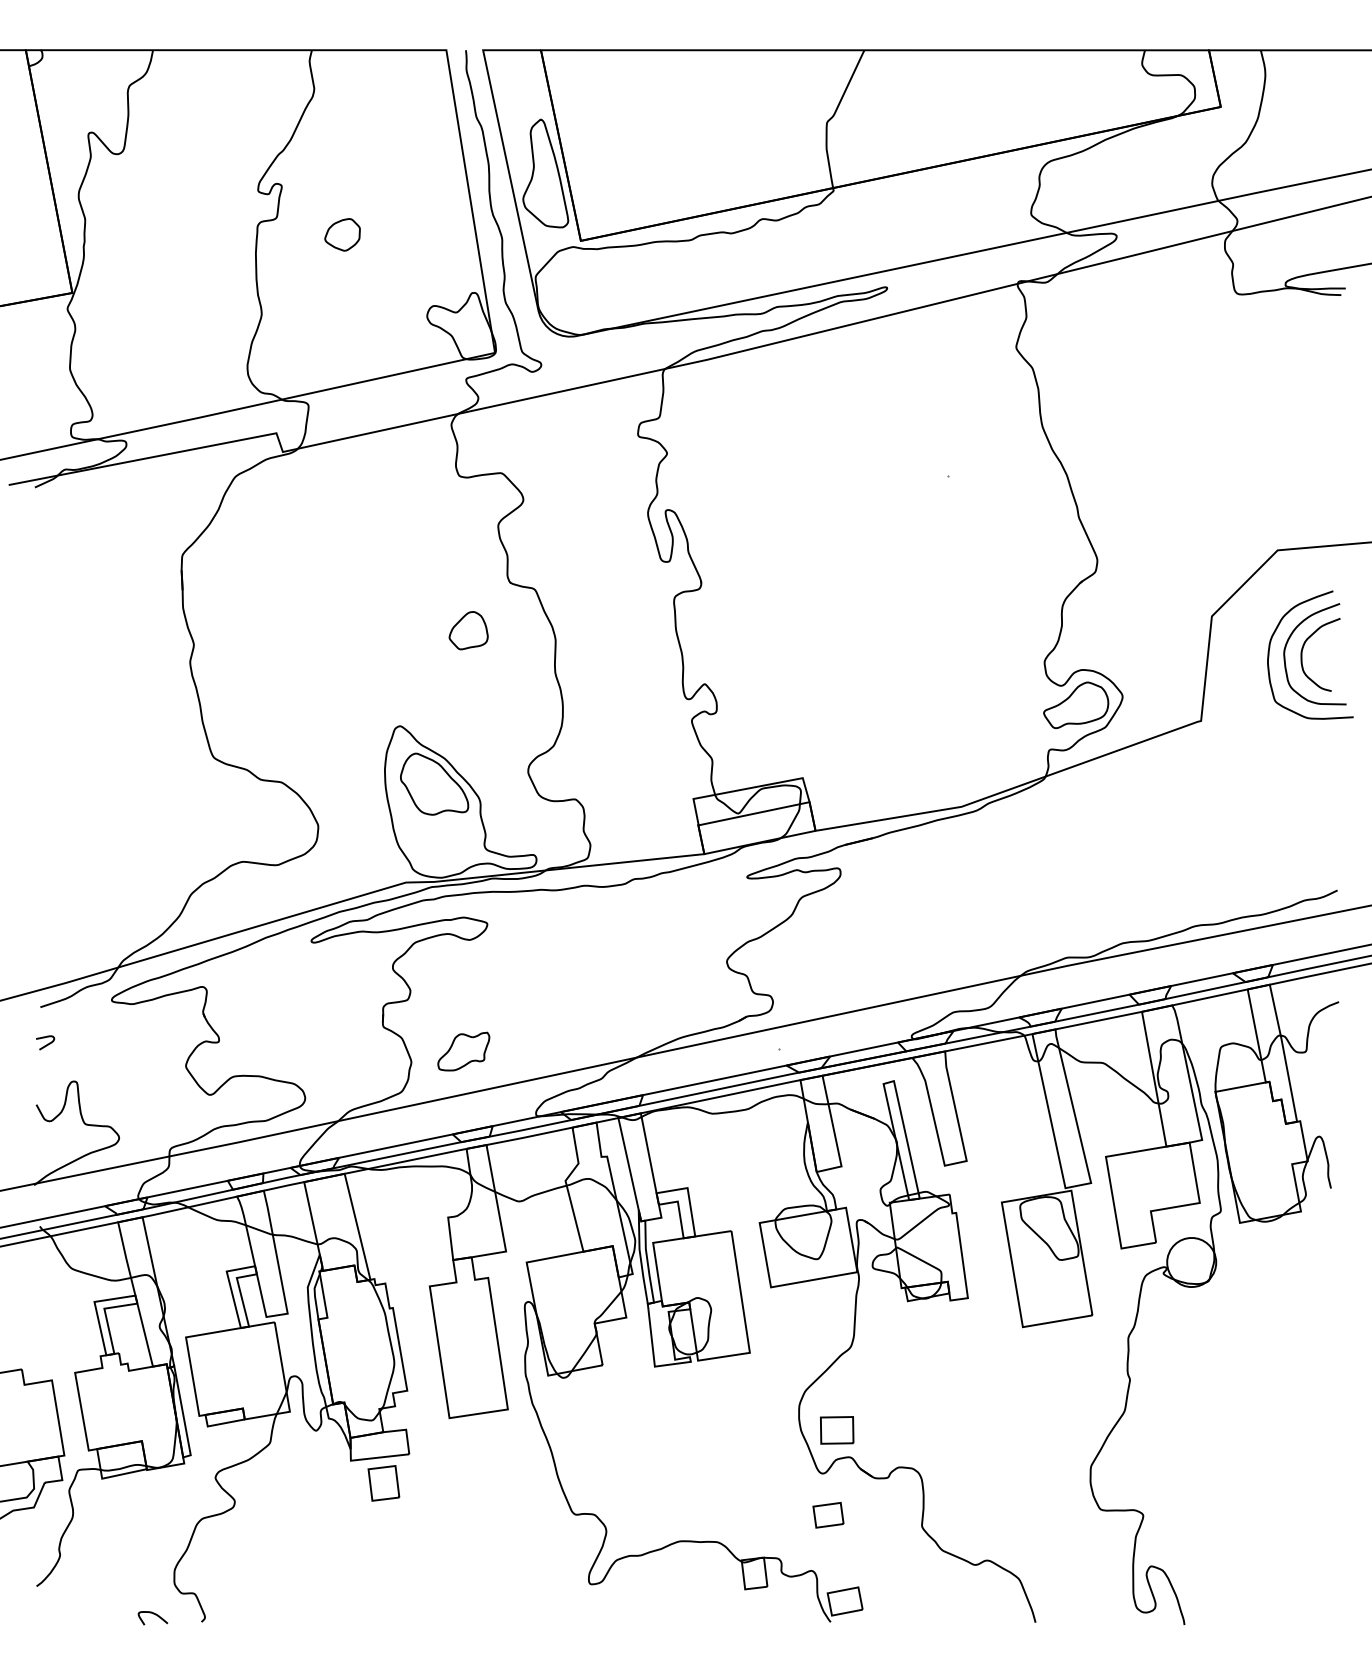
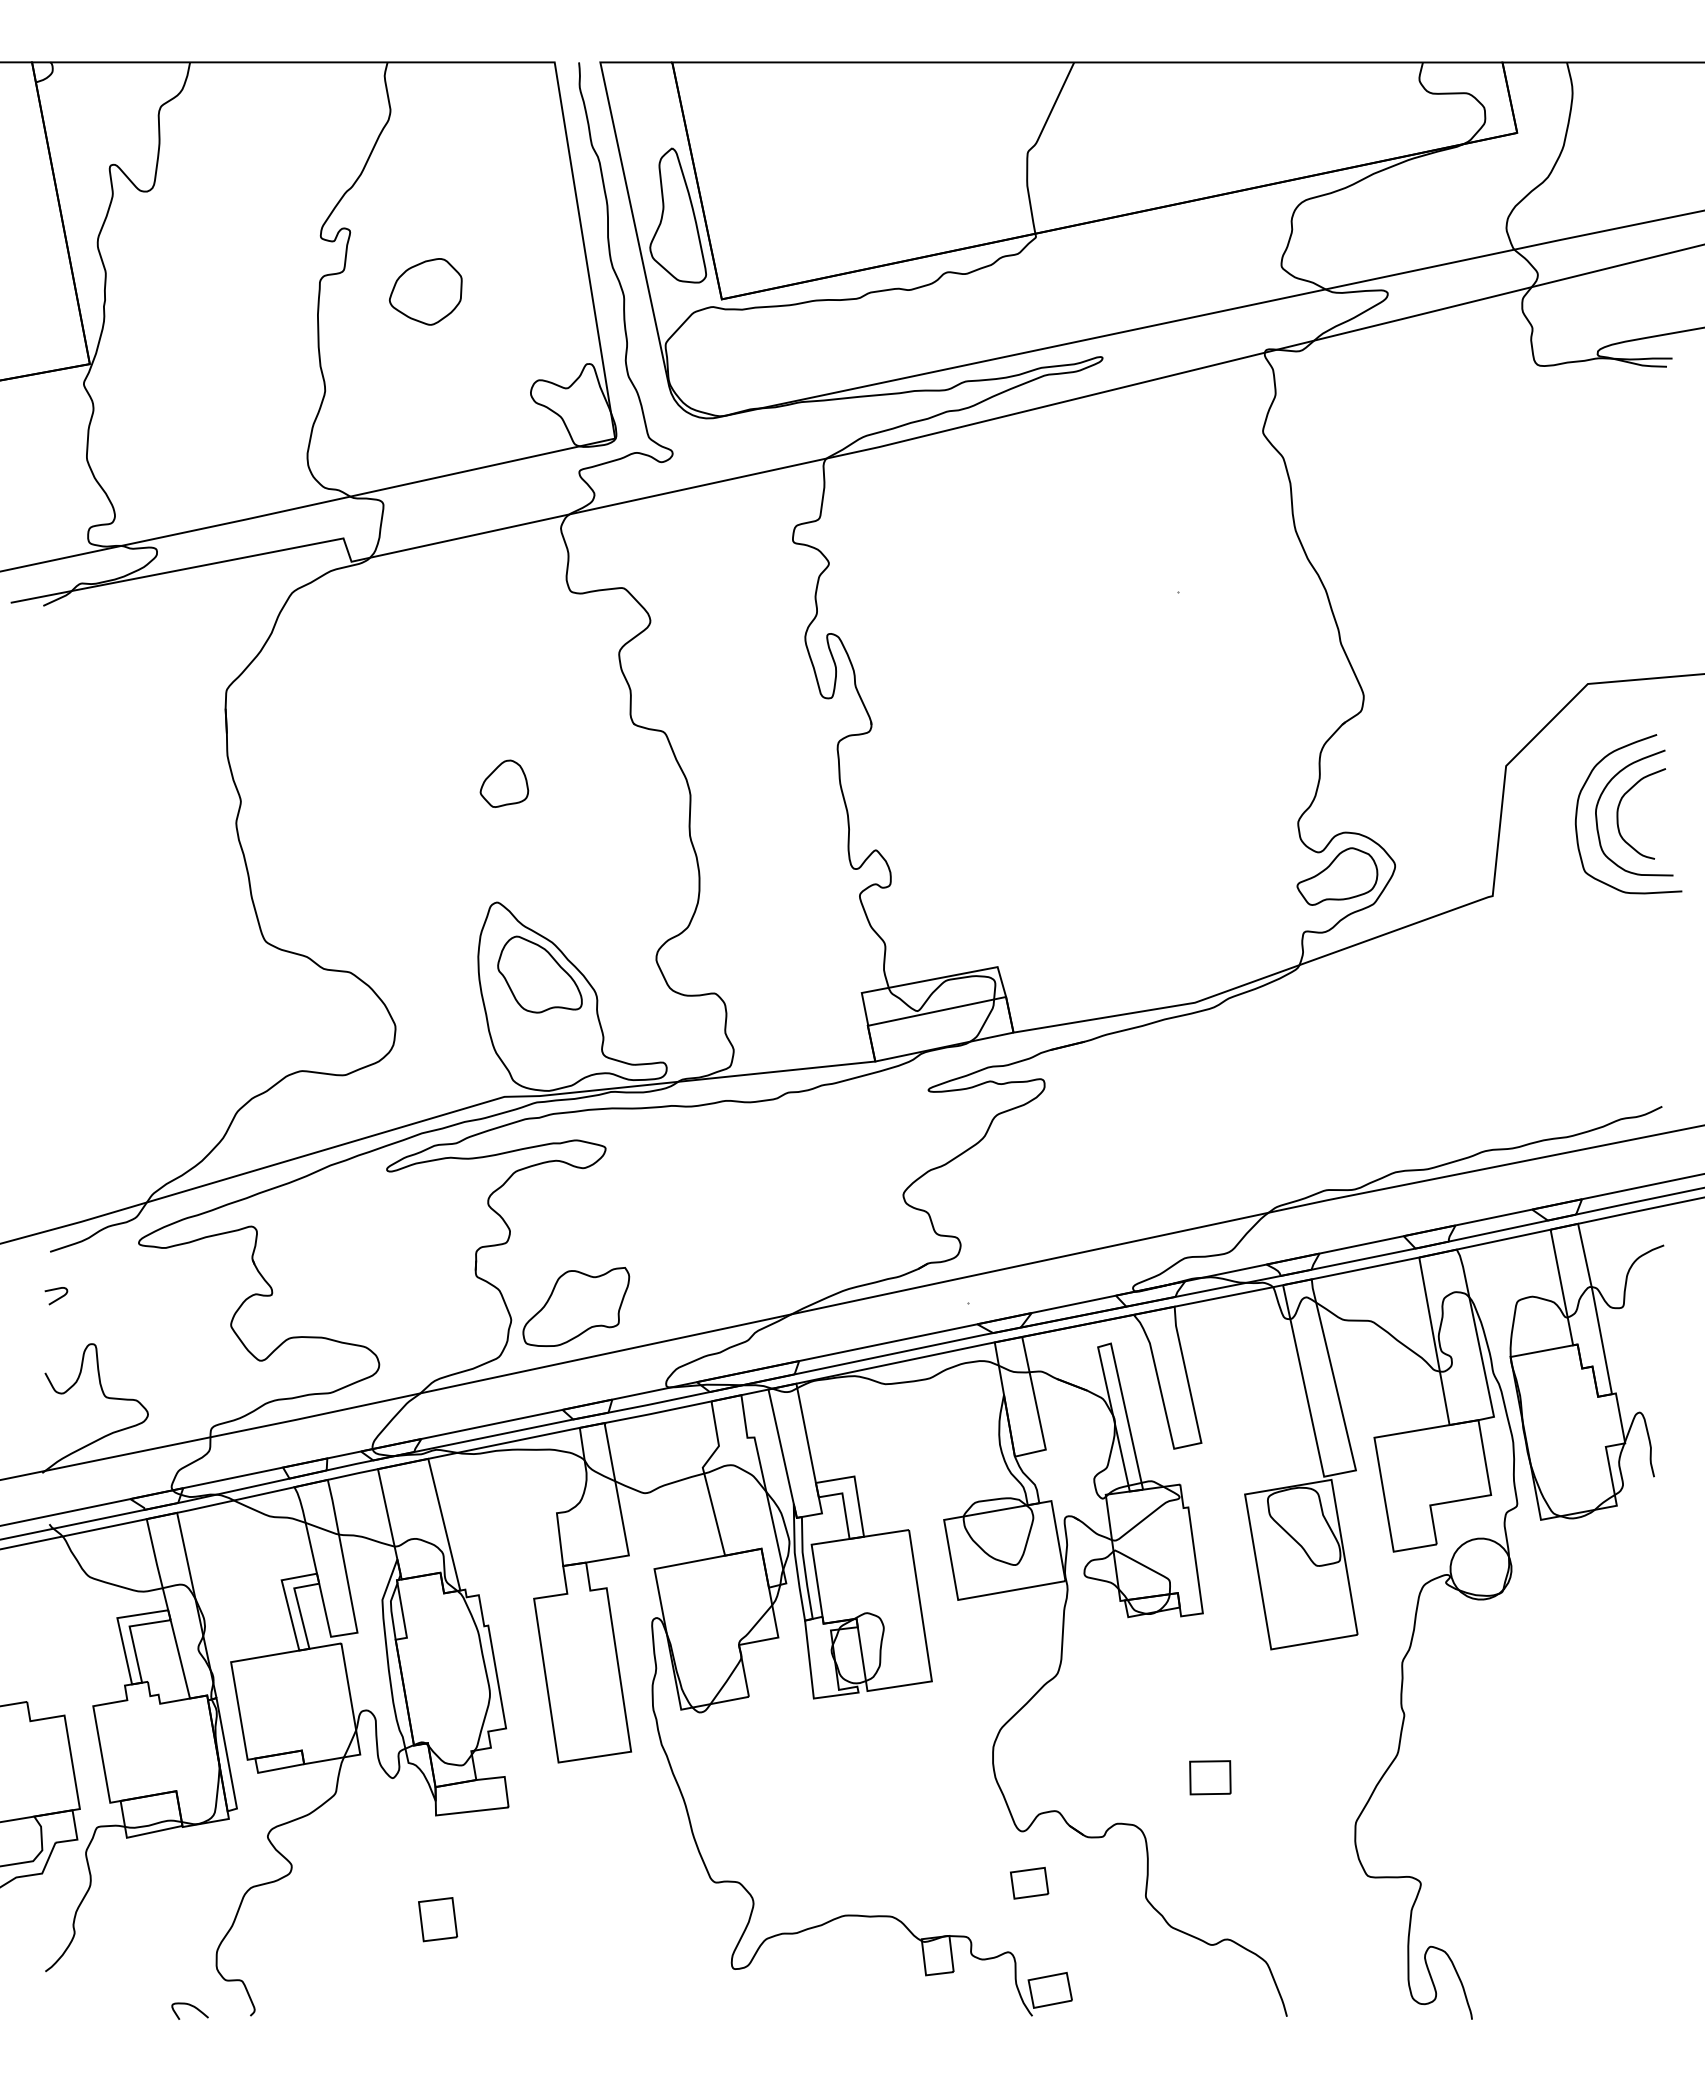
part: (342, 234) -> (425, 291), size x1.67
part: (468, 630) -> (504, 783), moved
part: (463, 1051) -> (576, 1306), size x1.67
part: (837, 1430) -> (1210, 1777), moved
part: (384, 1483) -> (438, 1919), moved

